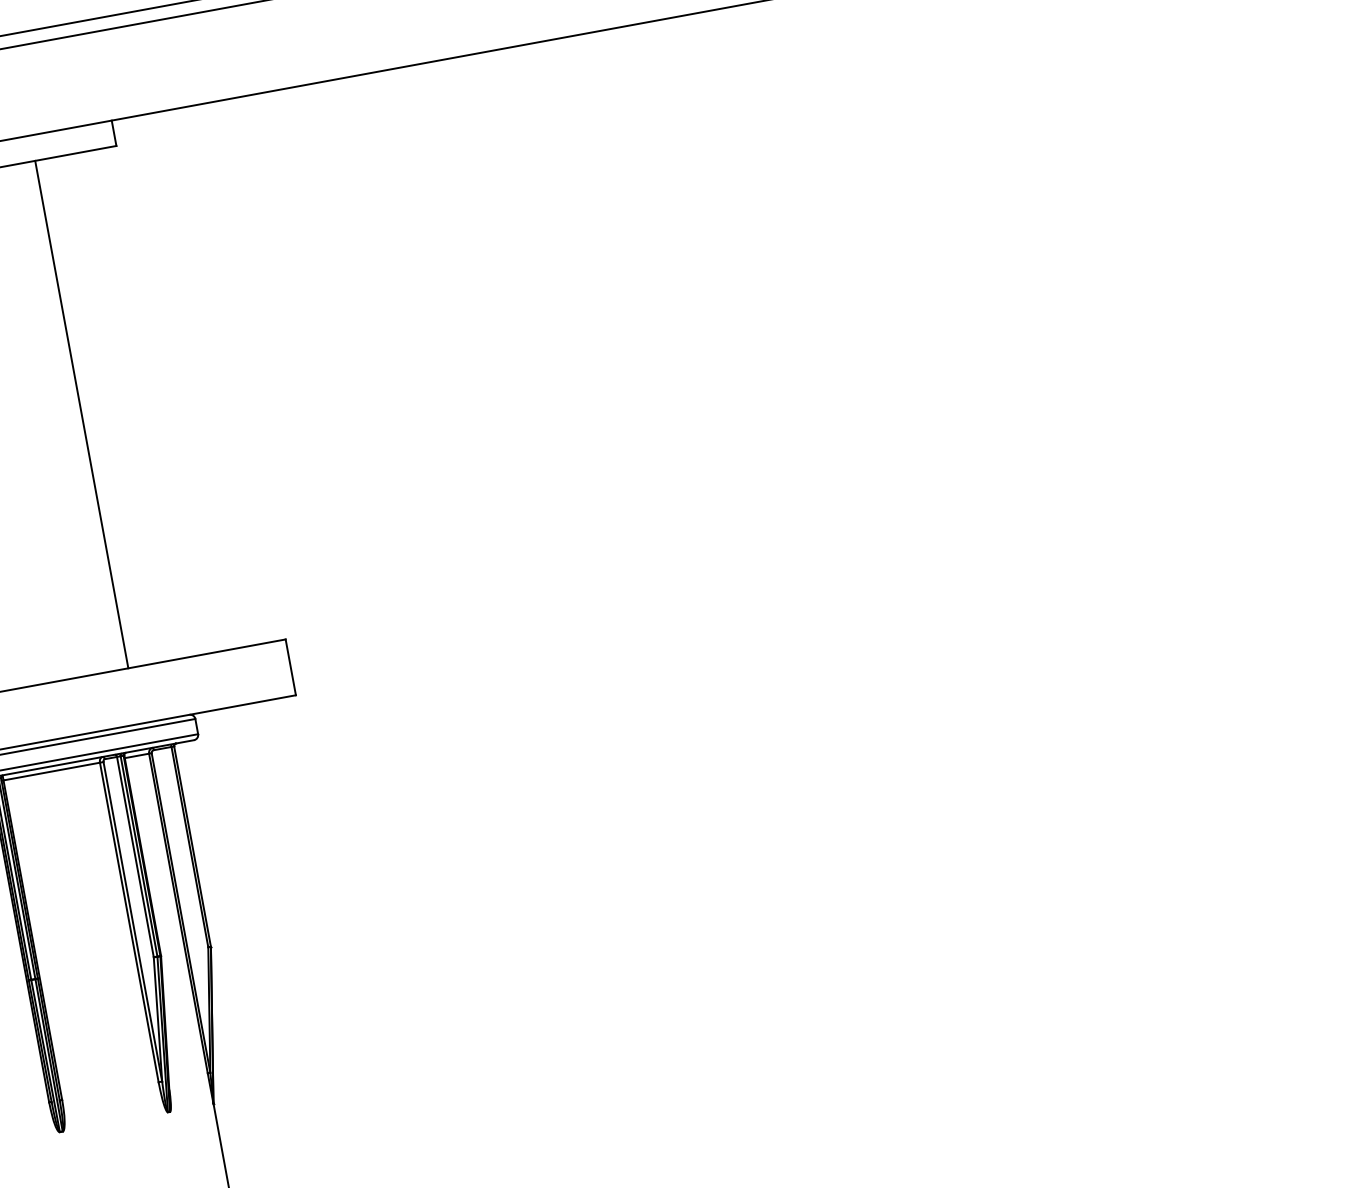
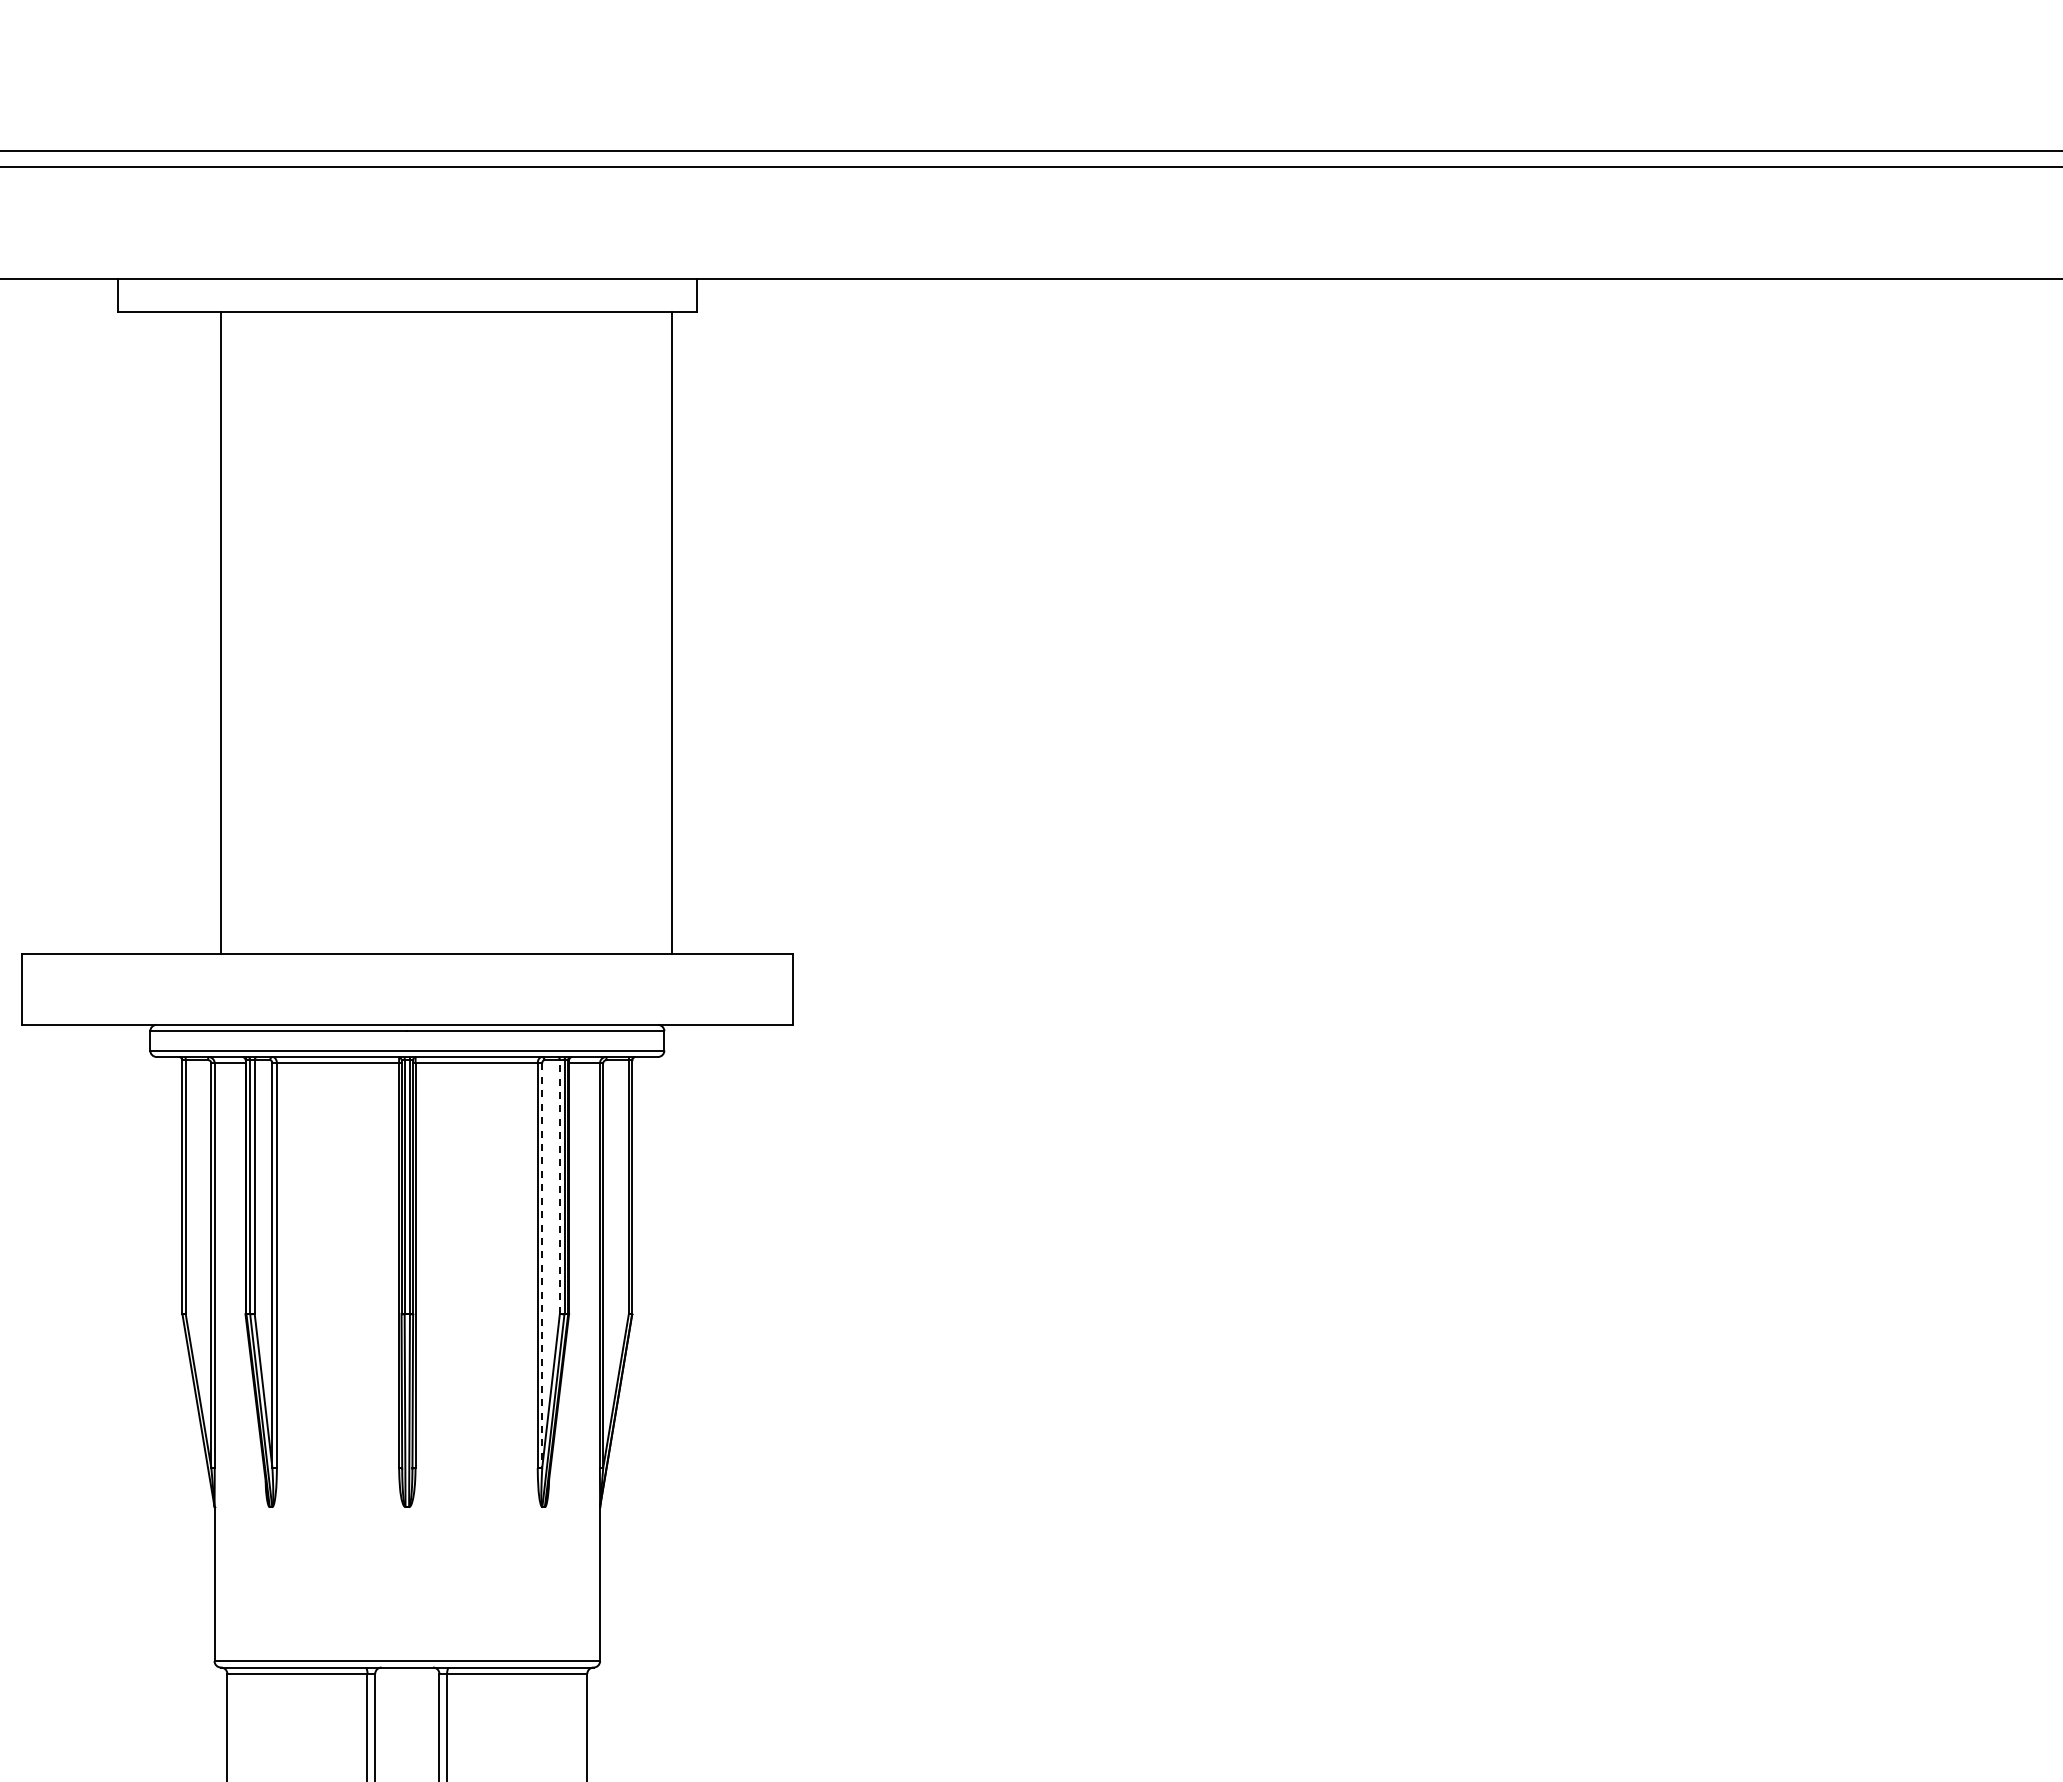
line: (81, 414) -> (671, 632), moved
line: (135, 857) -> (559, 1187), solid -> dashed
line: (133, 922) -> (542, 1266), solid -> dashed

